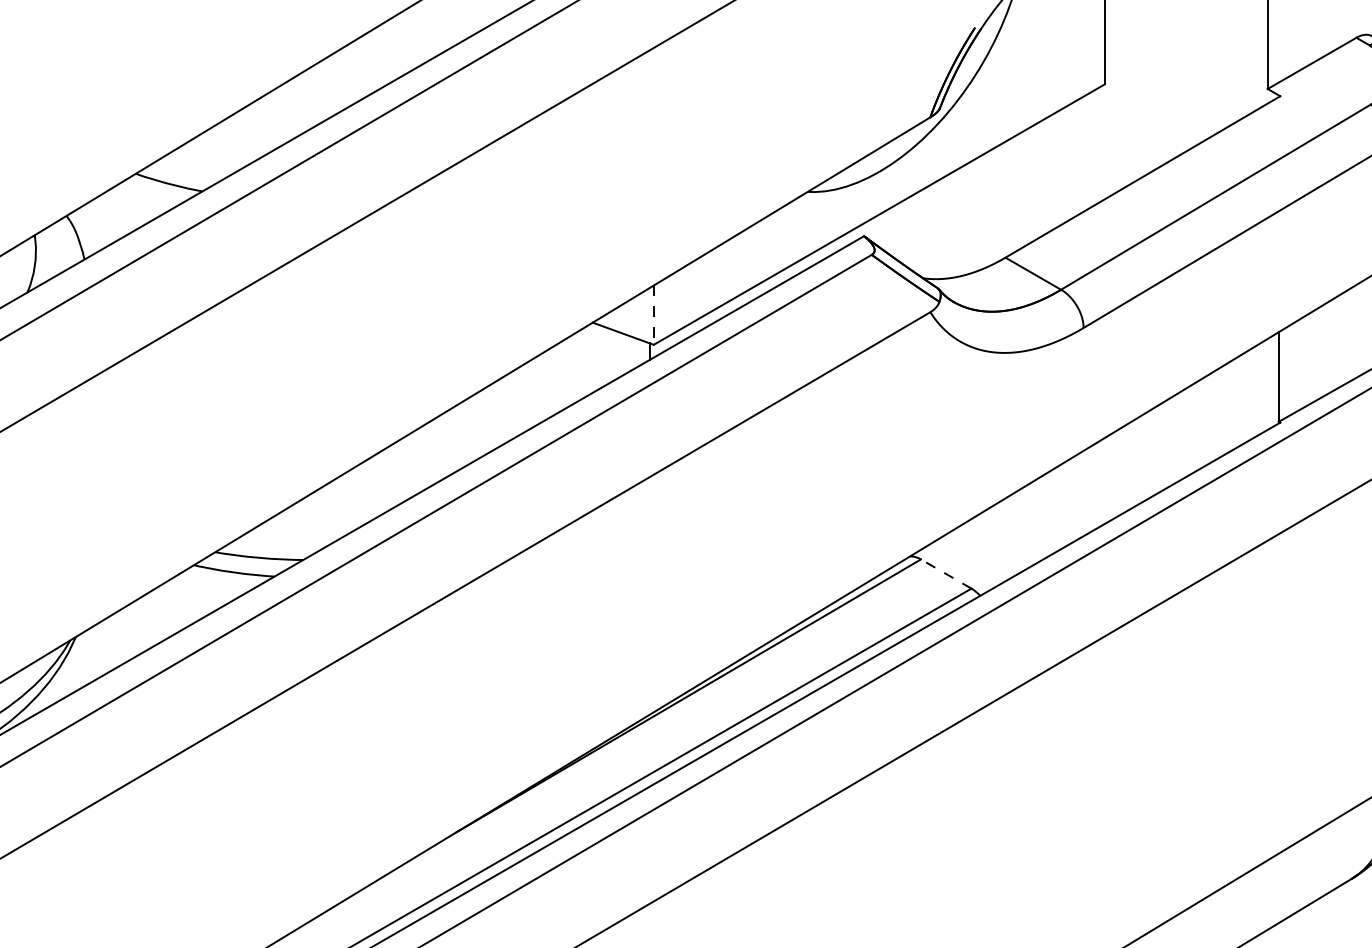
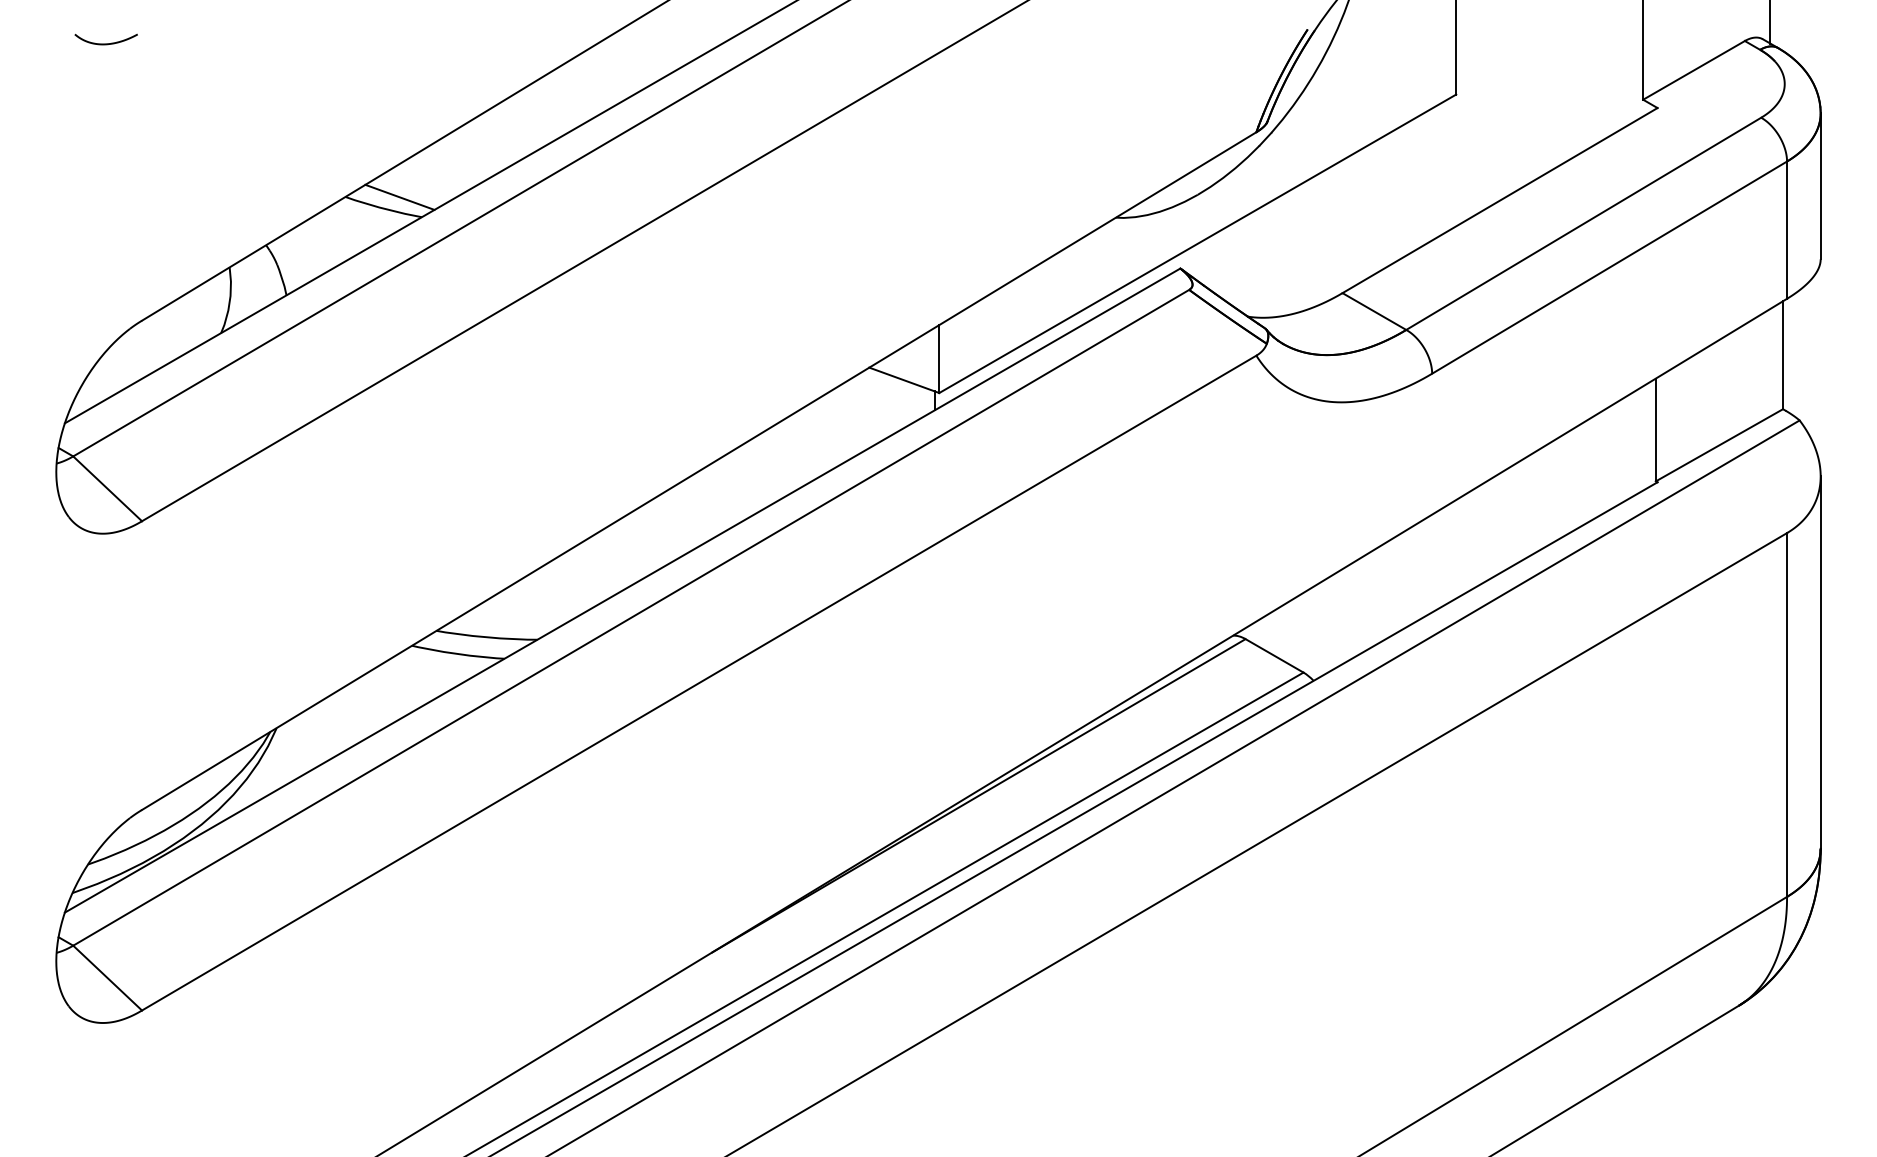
line: (182, 173) -> (399, 196), added
line: (653, 315) -> (939, 359), dashed -> solid
line: (946, 573) -> (1274, 655), dashed -> solid

